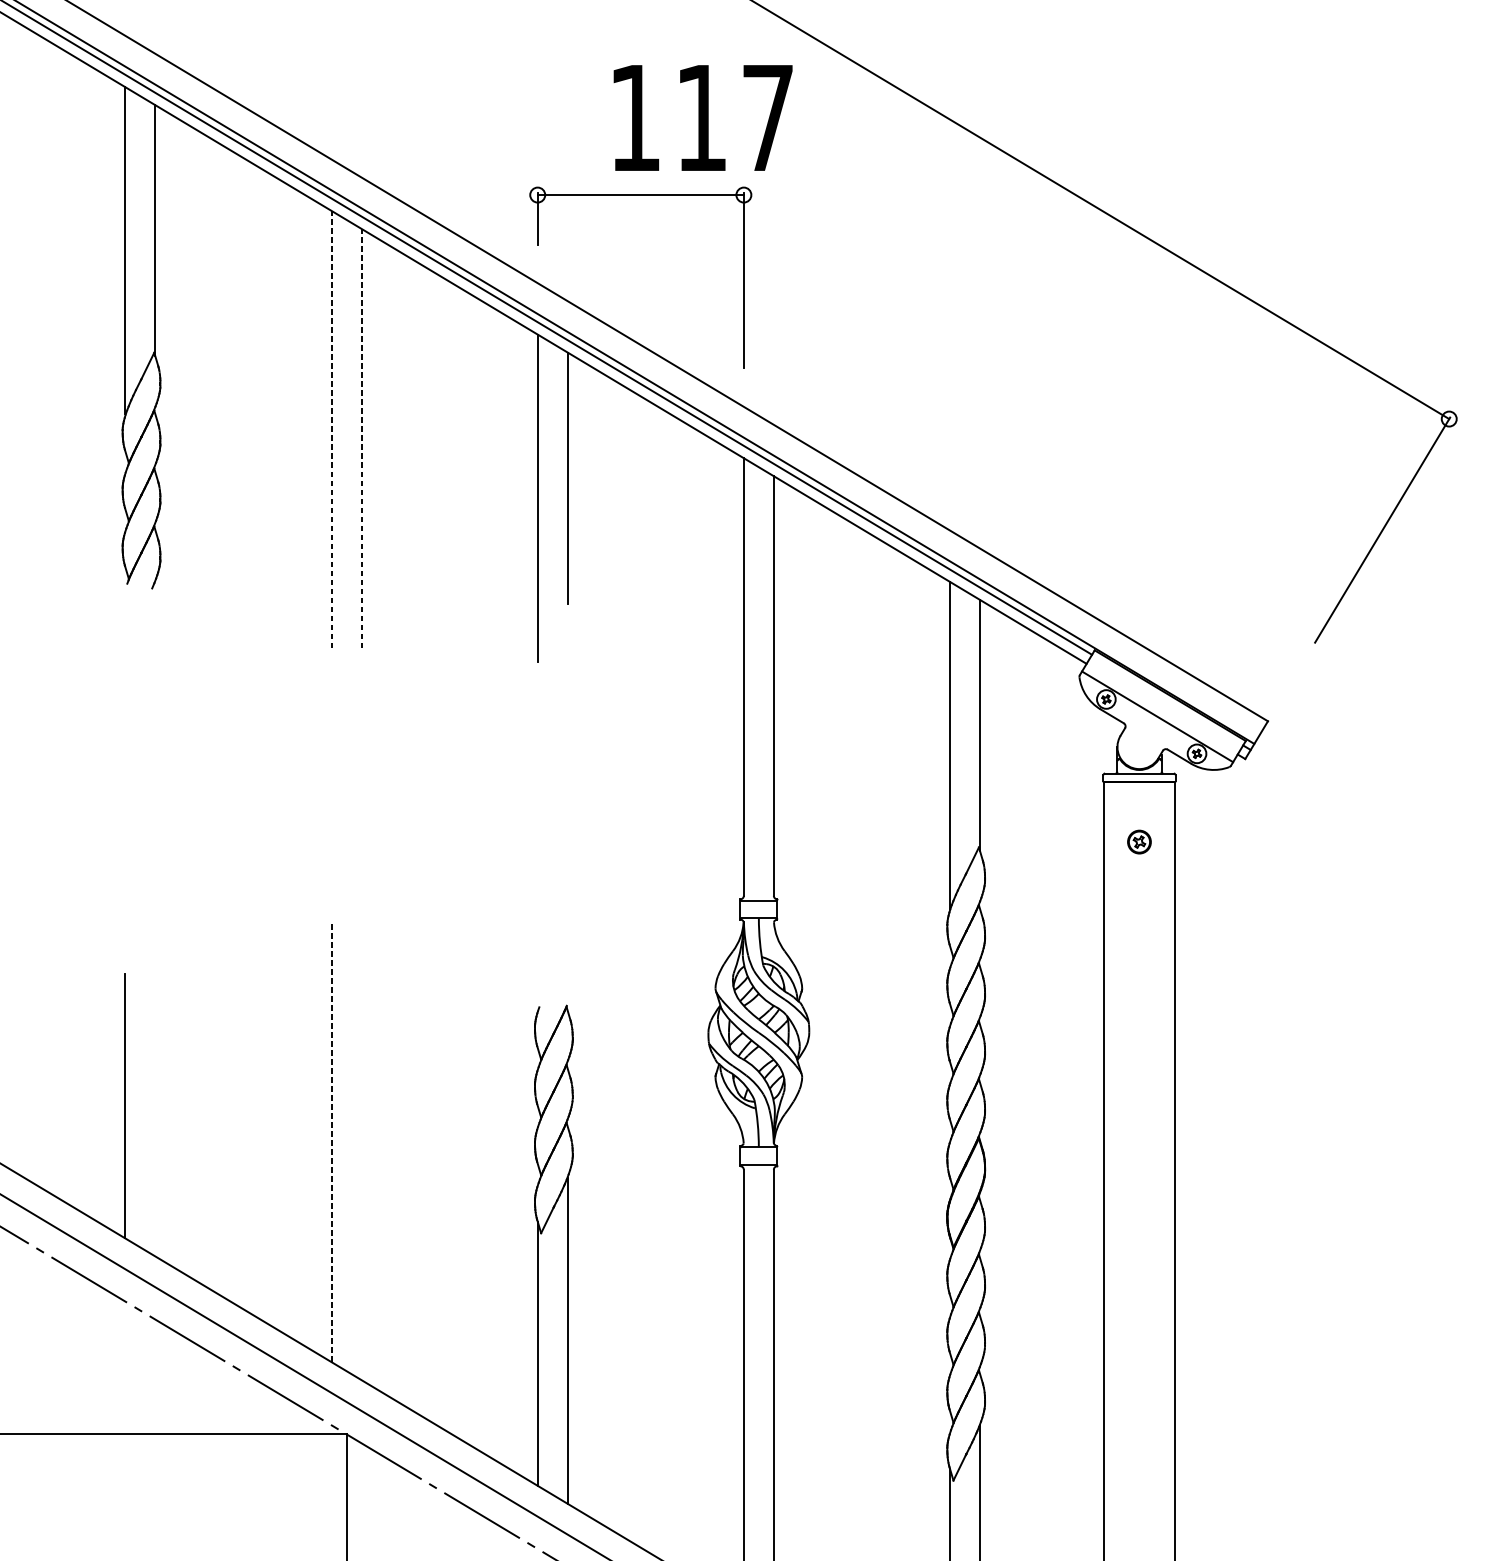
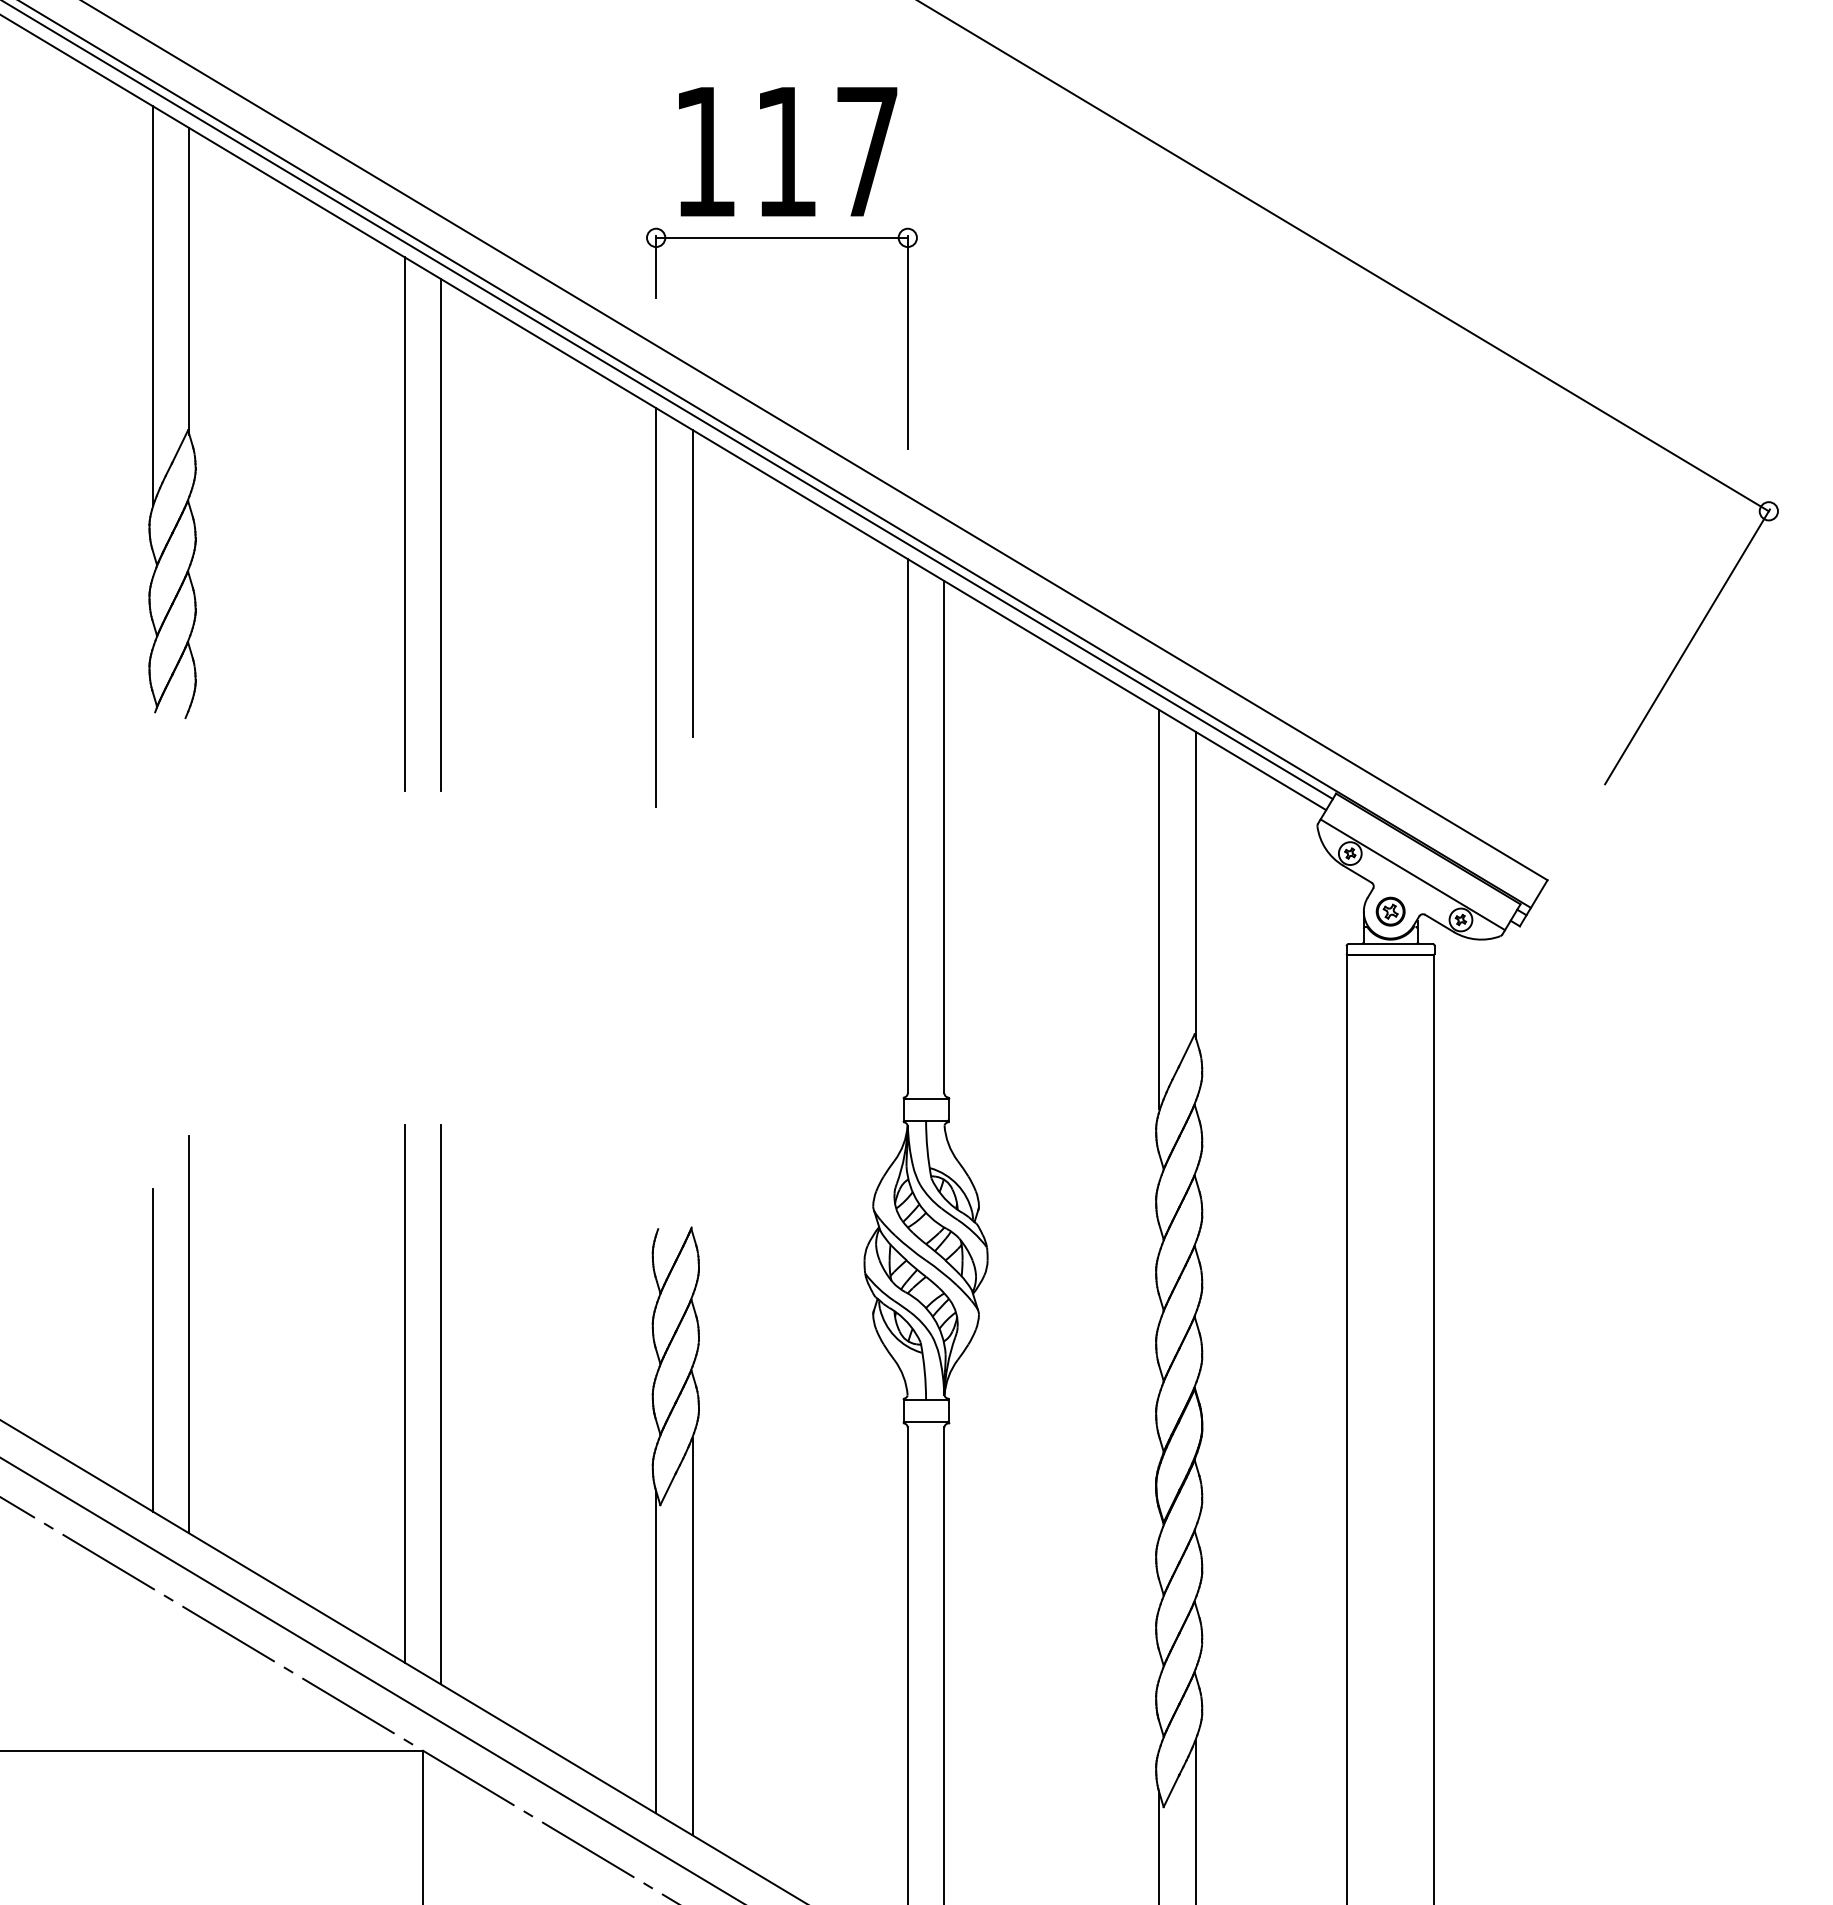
text: (703, 117) -> (788, 151), moved
line: (331, 429) -> (404, 523), dashed -> solid
line: (361, 438) -> (441, 534), dashed -> solid
part: (1139, 841) -> (1390, 911), moved
line: (155, 1093) -> (189, 1334), added
line: (331, 1141) -> (404, 1393), dashed -> solid
line: (361, 1150) -> (441, 1404), added

